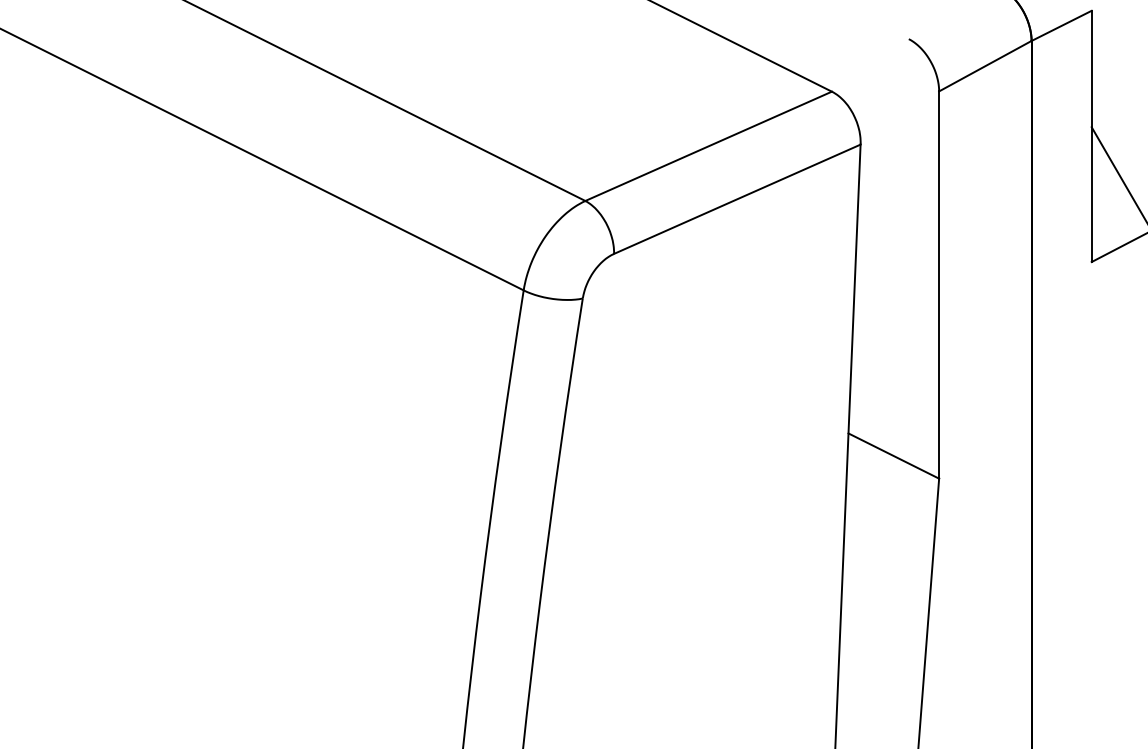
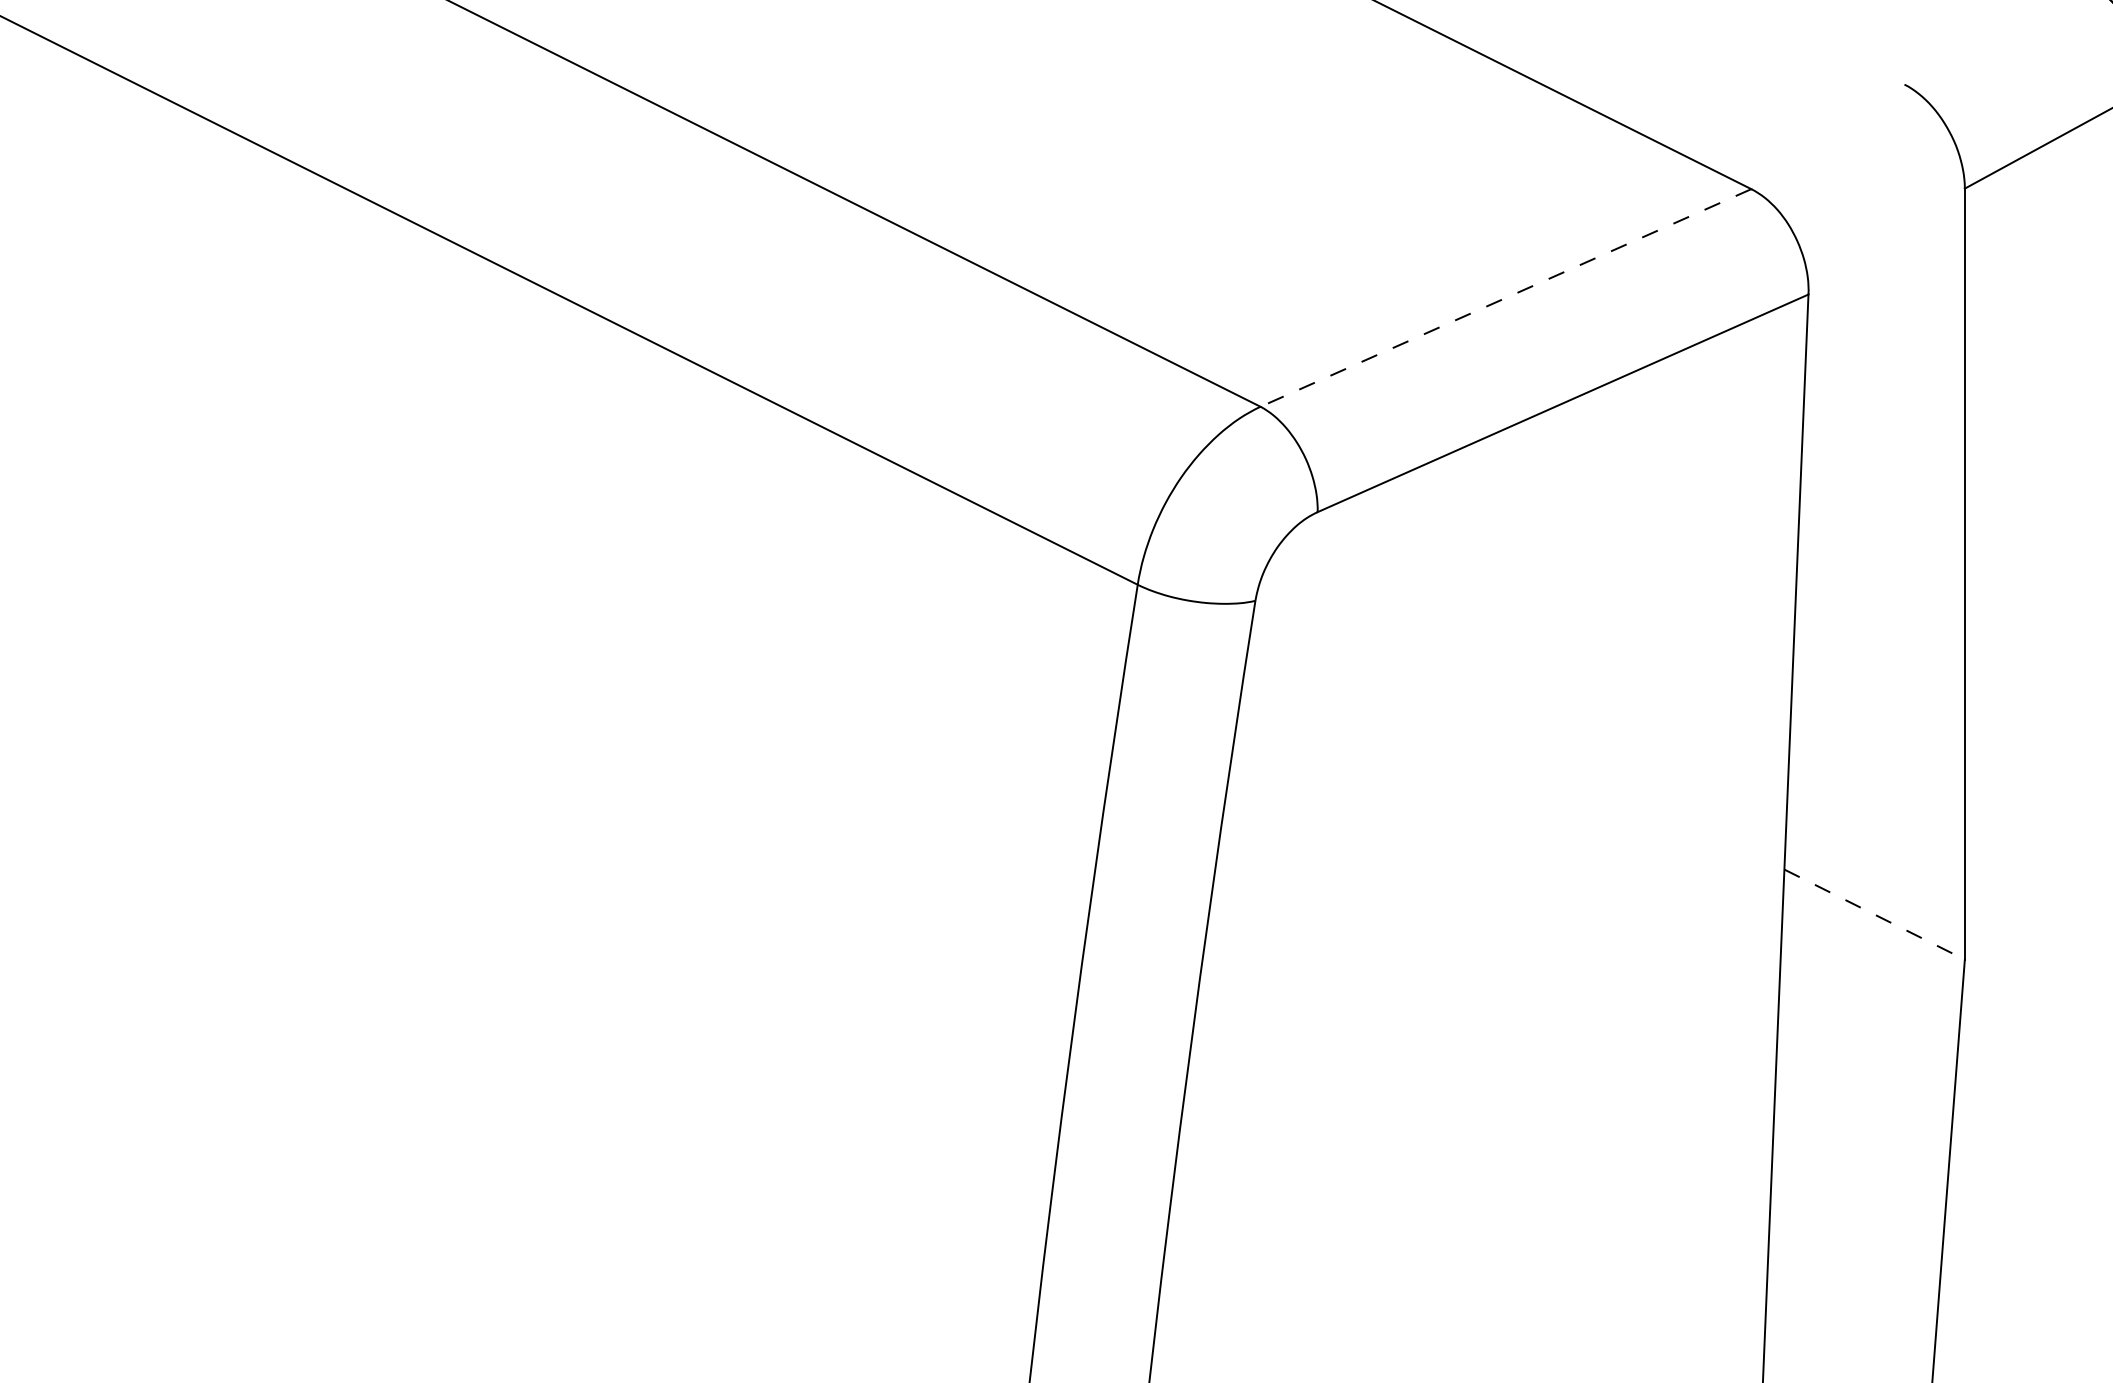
line: (708, 146) -> (1505, 298), solid -> dashed
line: (893, 456) -> (1873, 915), solid -> dashed

